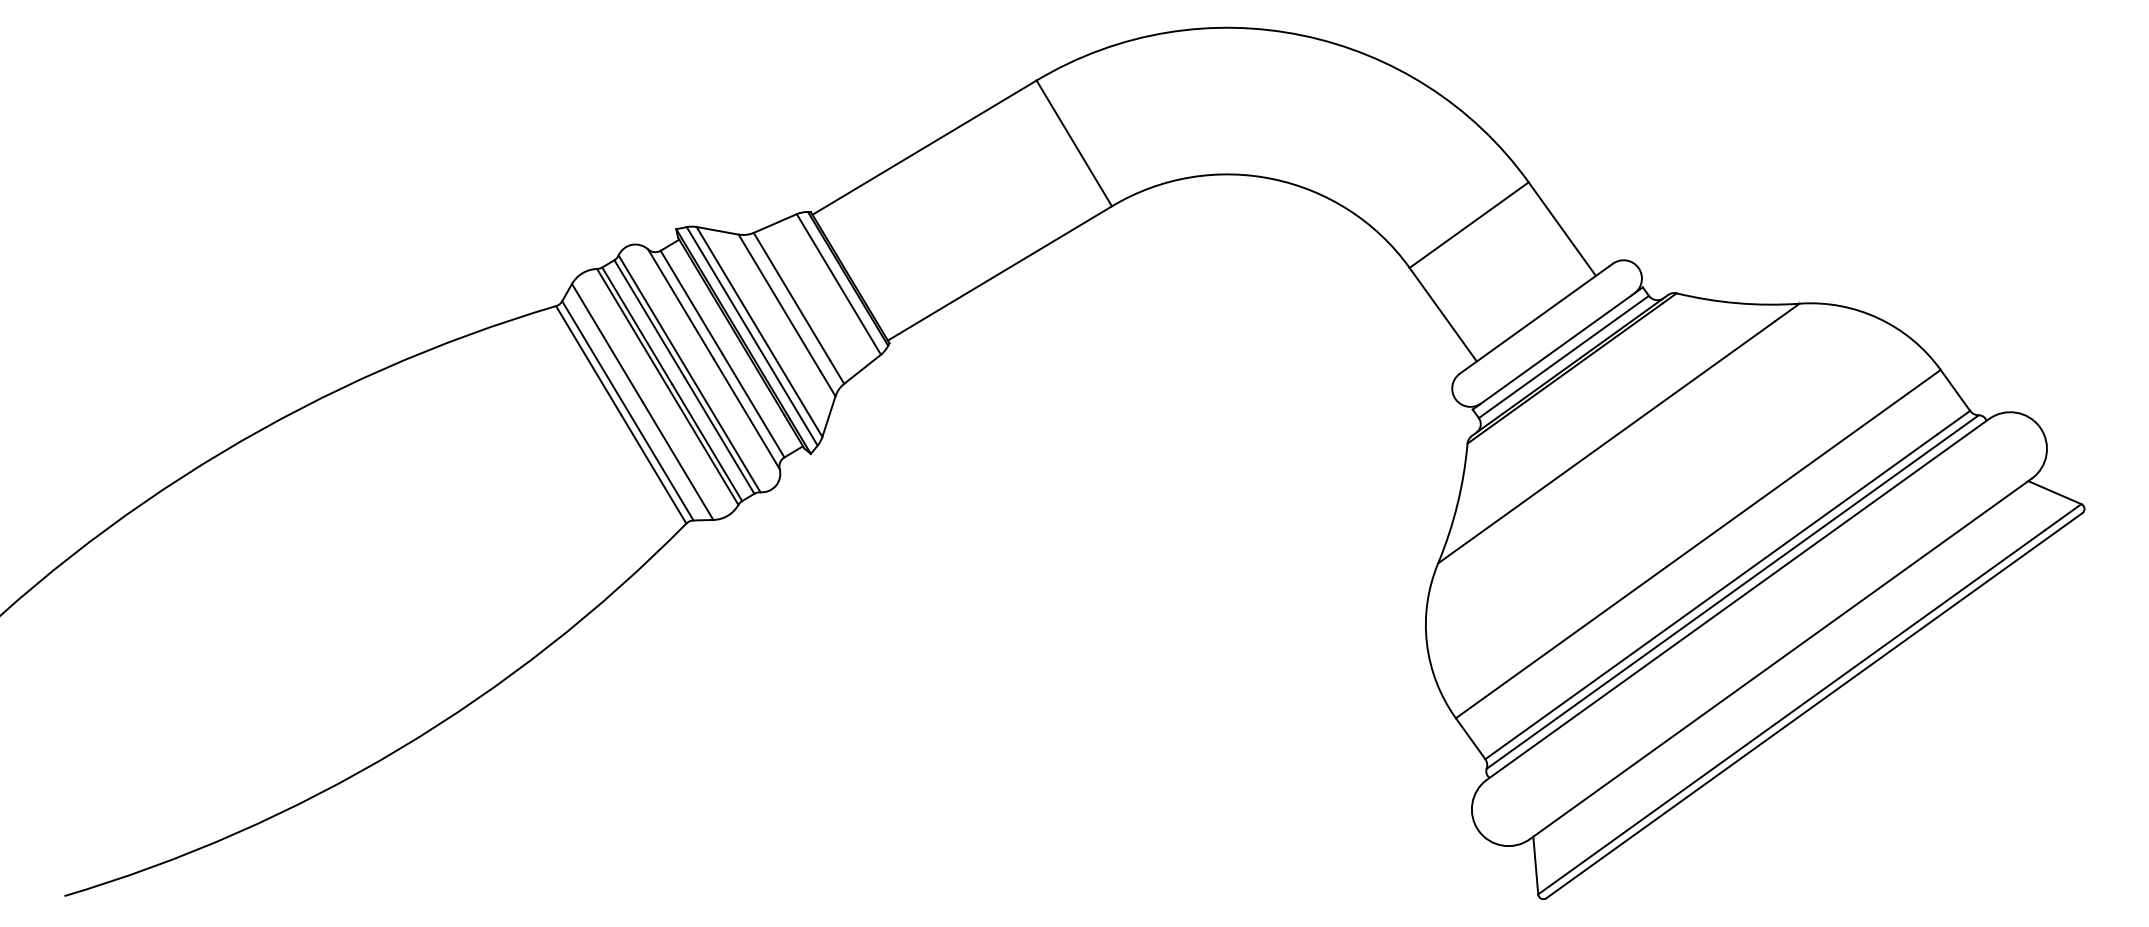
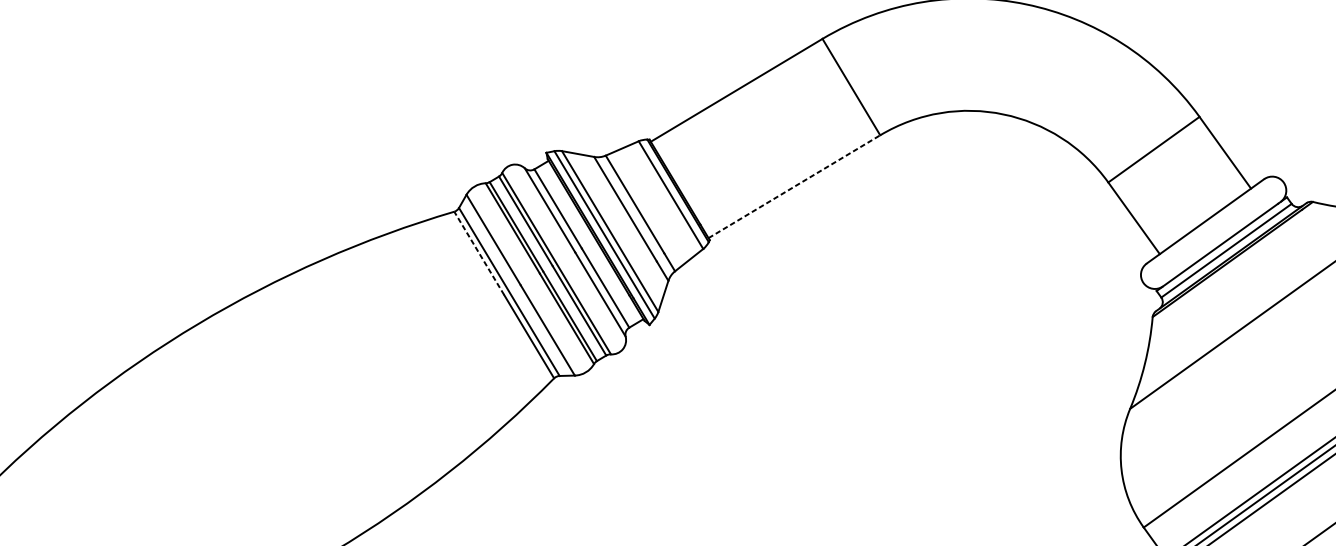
line: (999, 273) -> (794, 186), solid -> dashed
line: (588, 360) -> (479, 253), solid -> dashed

